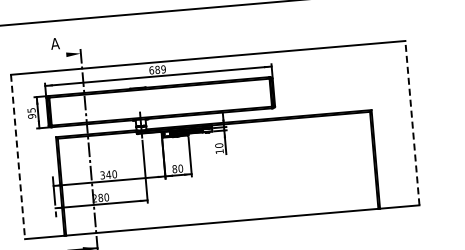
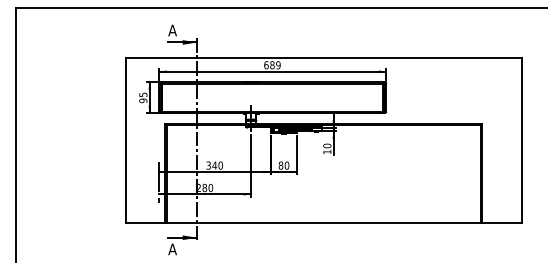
line: (66, 54) -> (182, 42), added
line: (412, 122) -> (521, 139), dashed -> solid
line: (17, 157) -> (125, 140), dashed -> solid

